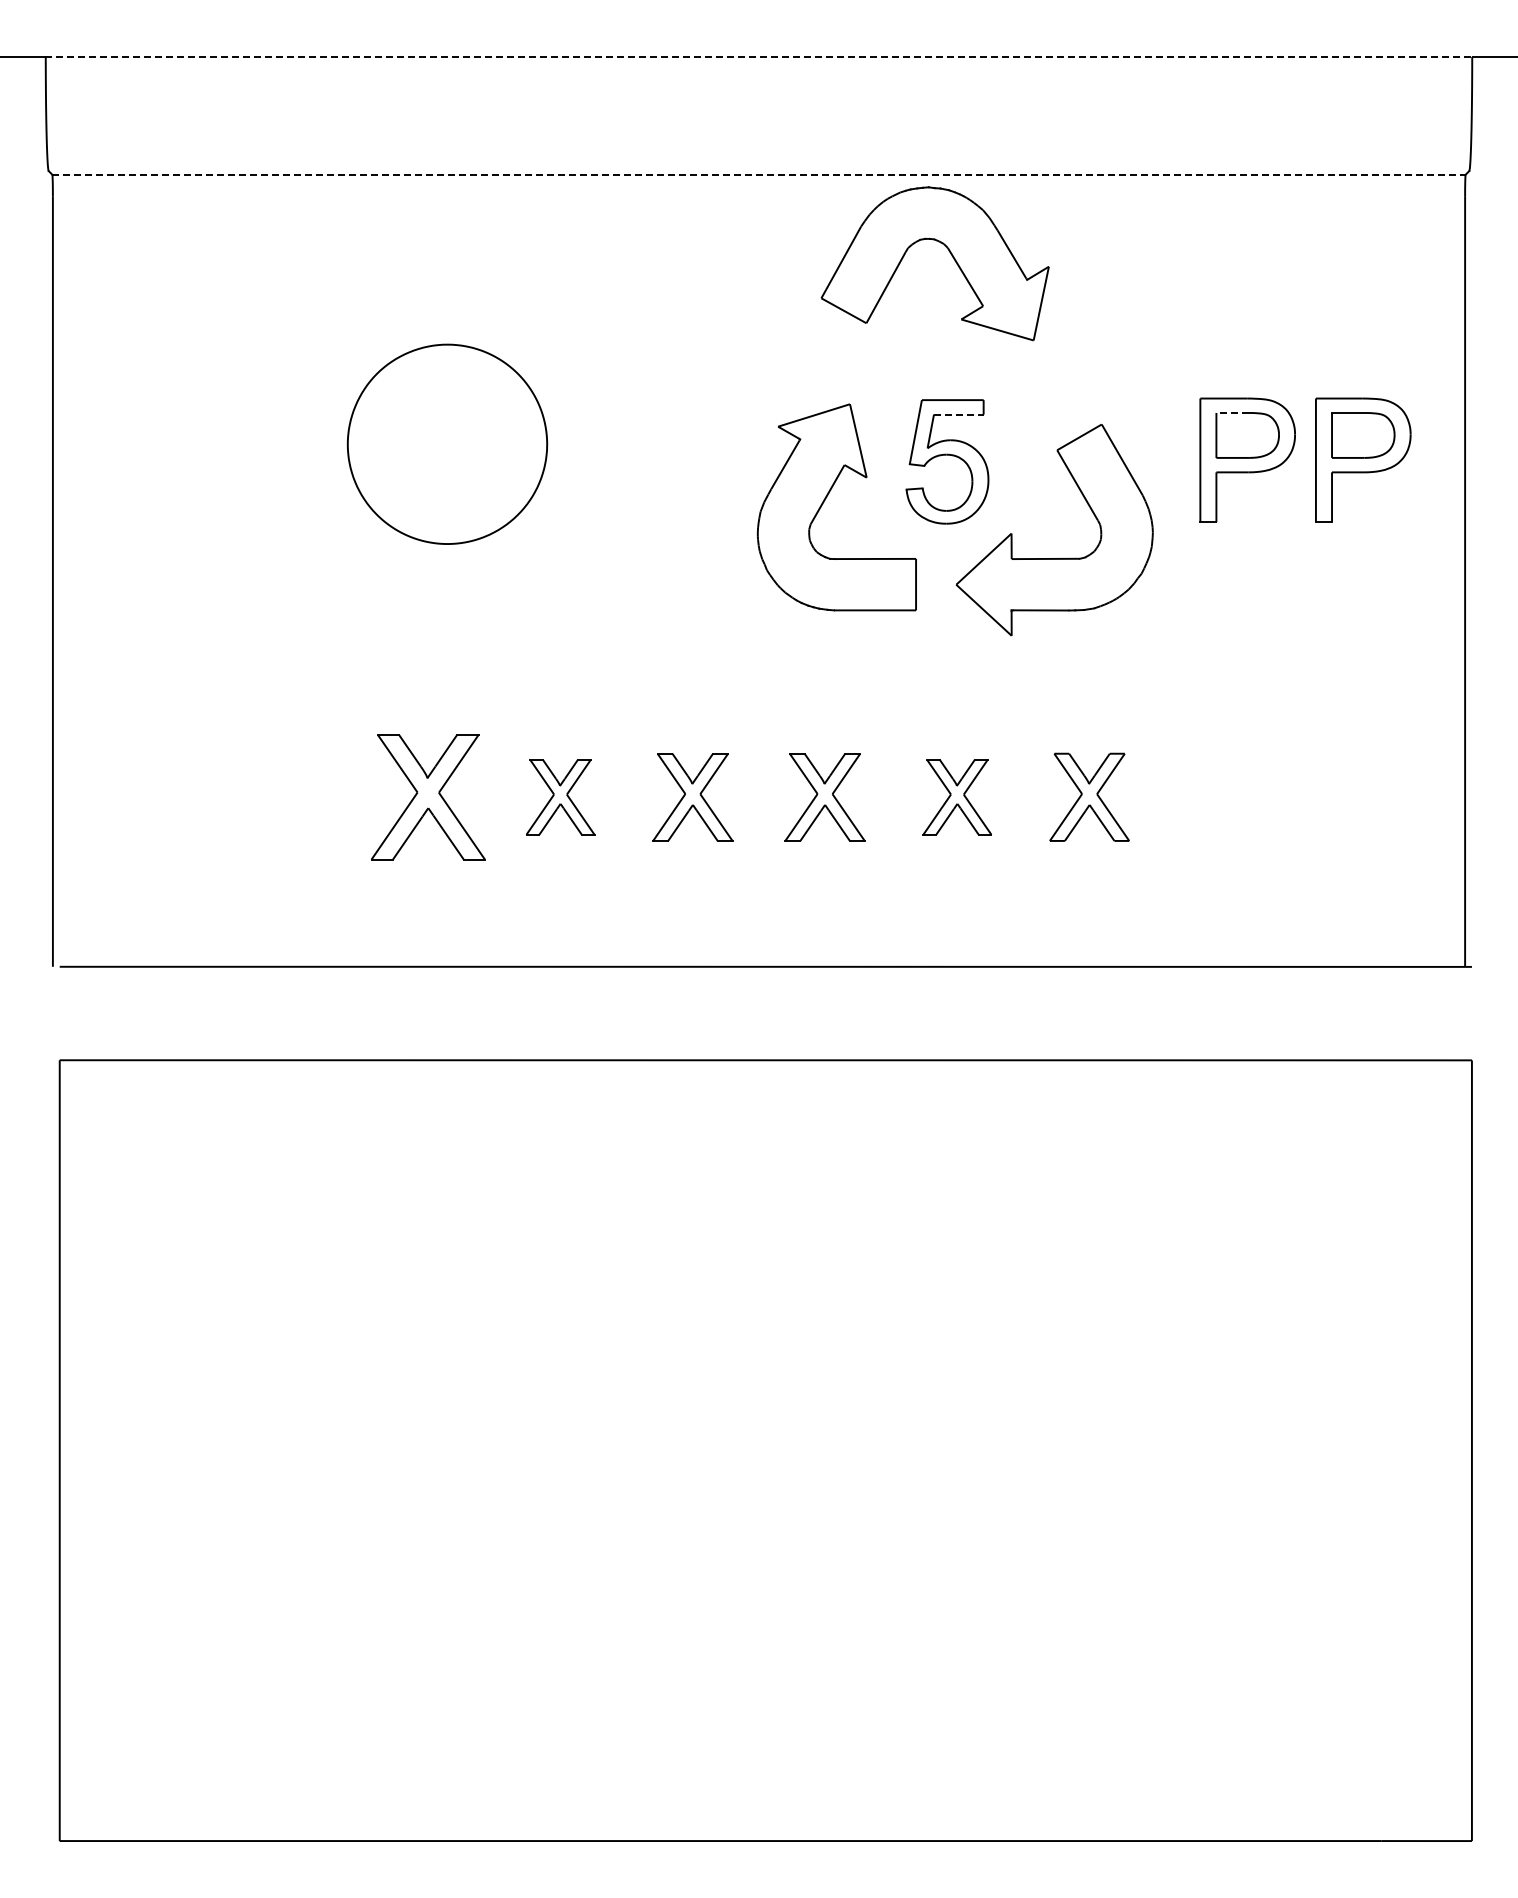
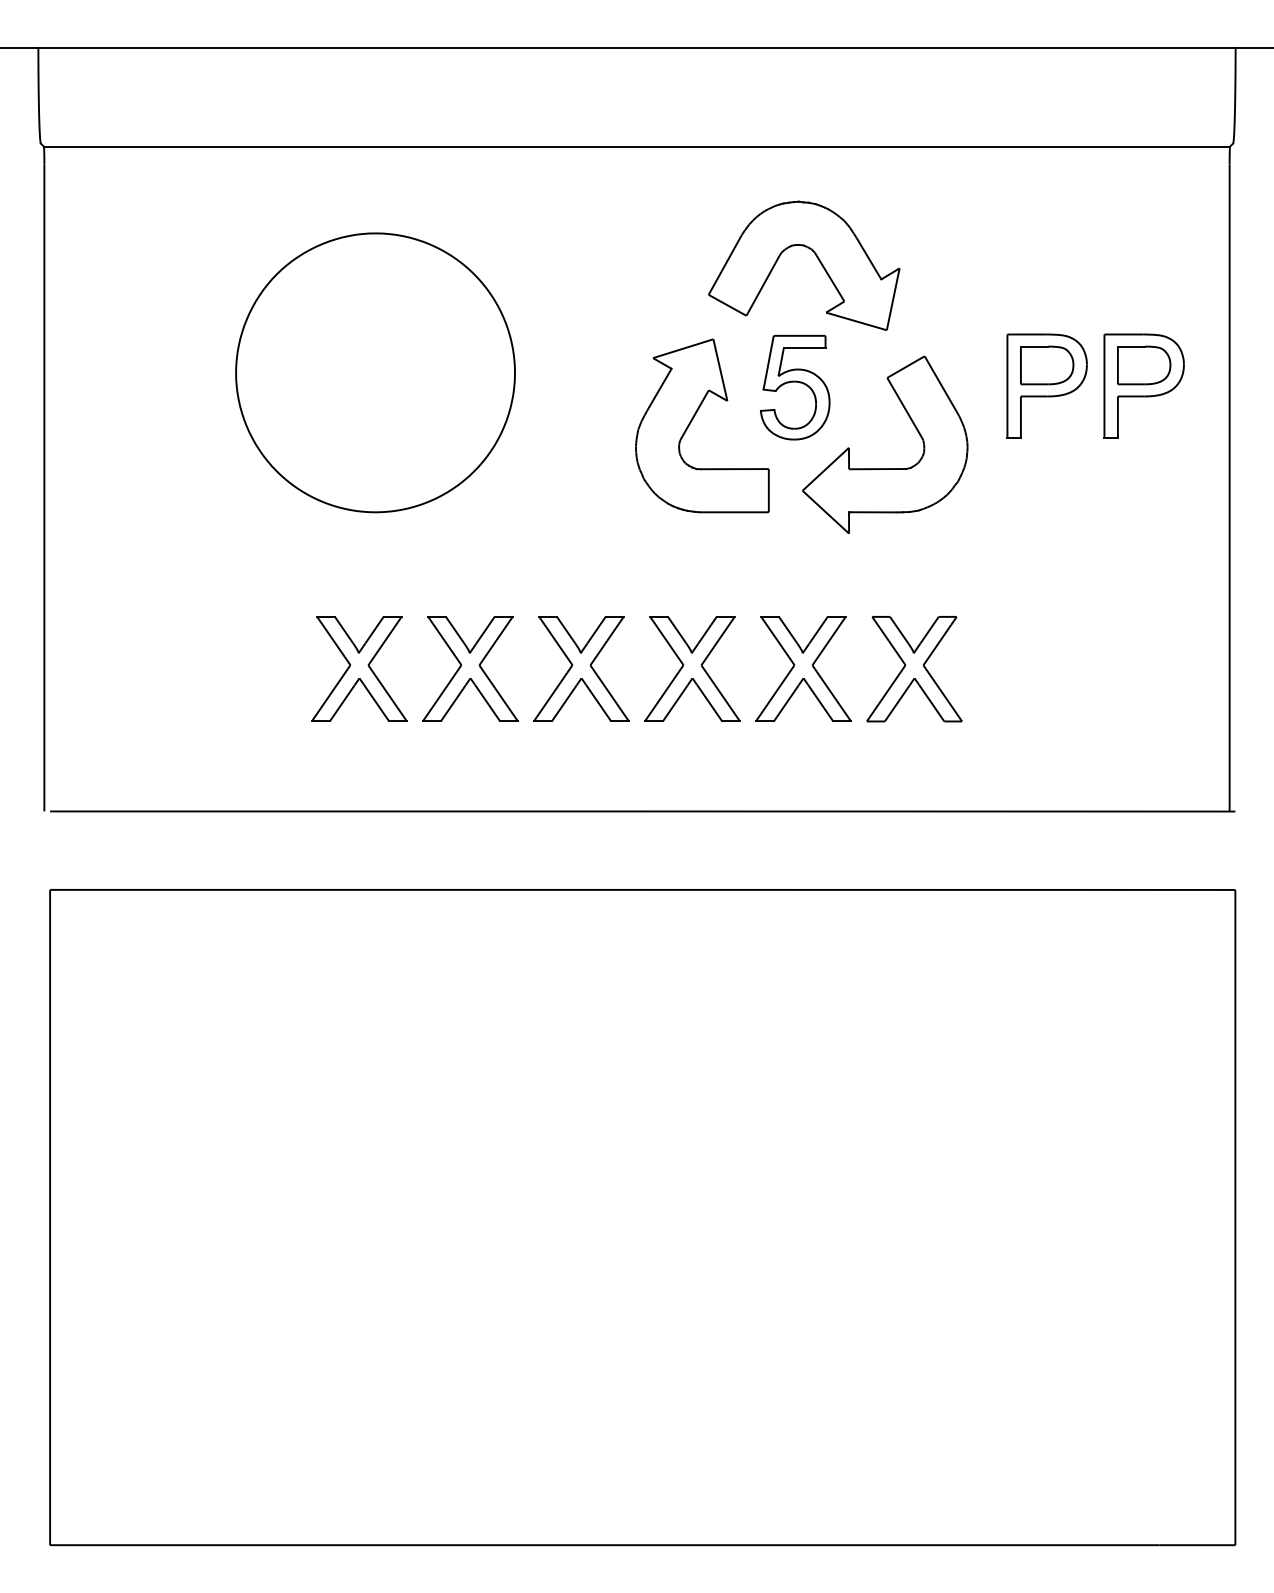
line: (759, 56) -> (637, 47), dashed -> solid
line: (759, 174) -> (637, 146), dashed -> solid
part: (950, 254) -> (817, 258), moved
line: (1232, 412) -> (1034, 346), dashed -> solid
line: (958, 414) -> (804, 347), dashed -> solid
part: (447, 444) -> (375, 373), size x1.67
part: (560, 797) -> (470, 669), size x1.67
part: (692, 797) -> (581, 669), size x1.43
part: (824, 797) -> (691, 669), size x1.43
part: (957, 797) -> (803, 669), size x1.67
part: (1089, 797) -> (914, 669), size x1.43

